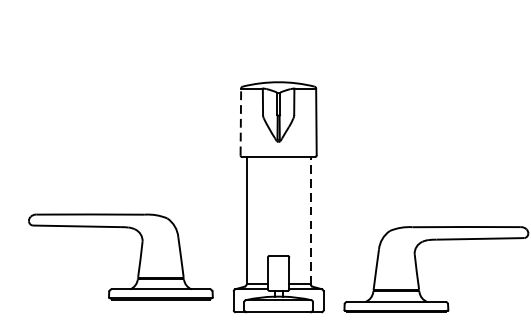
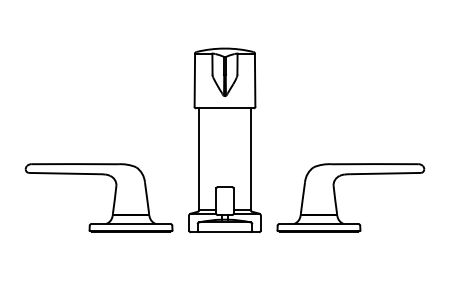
line: (240, 122) -> (194, 80), dashed -> solid
line: (310, 221) -> (250, 159), dashed -> solid
part: (138, 258) -> (113, 199), moved

